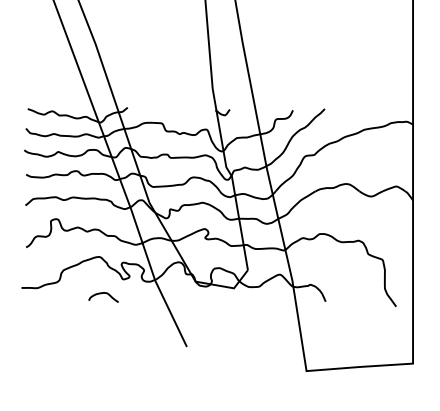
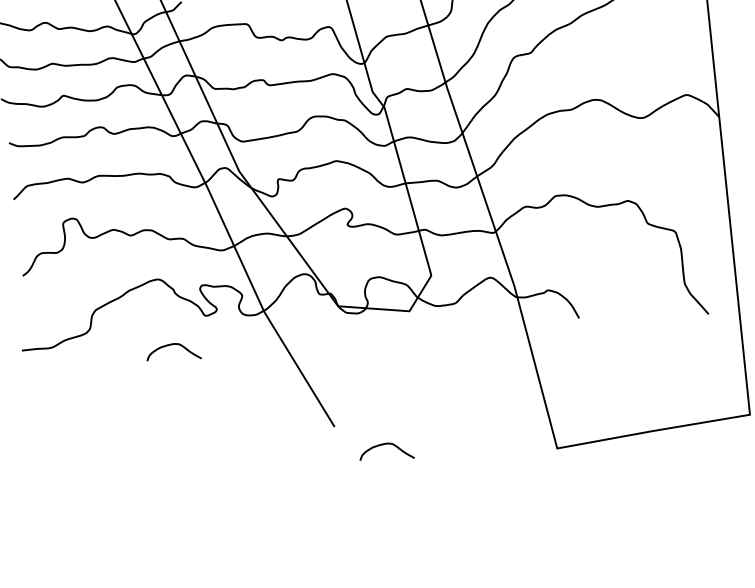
curve: (211, 360) -> (381, 447), added

